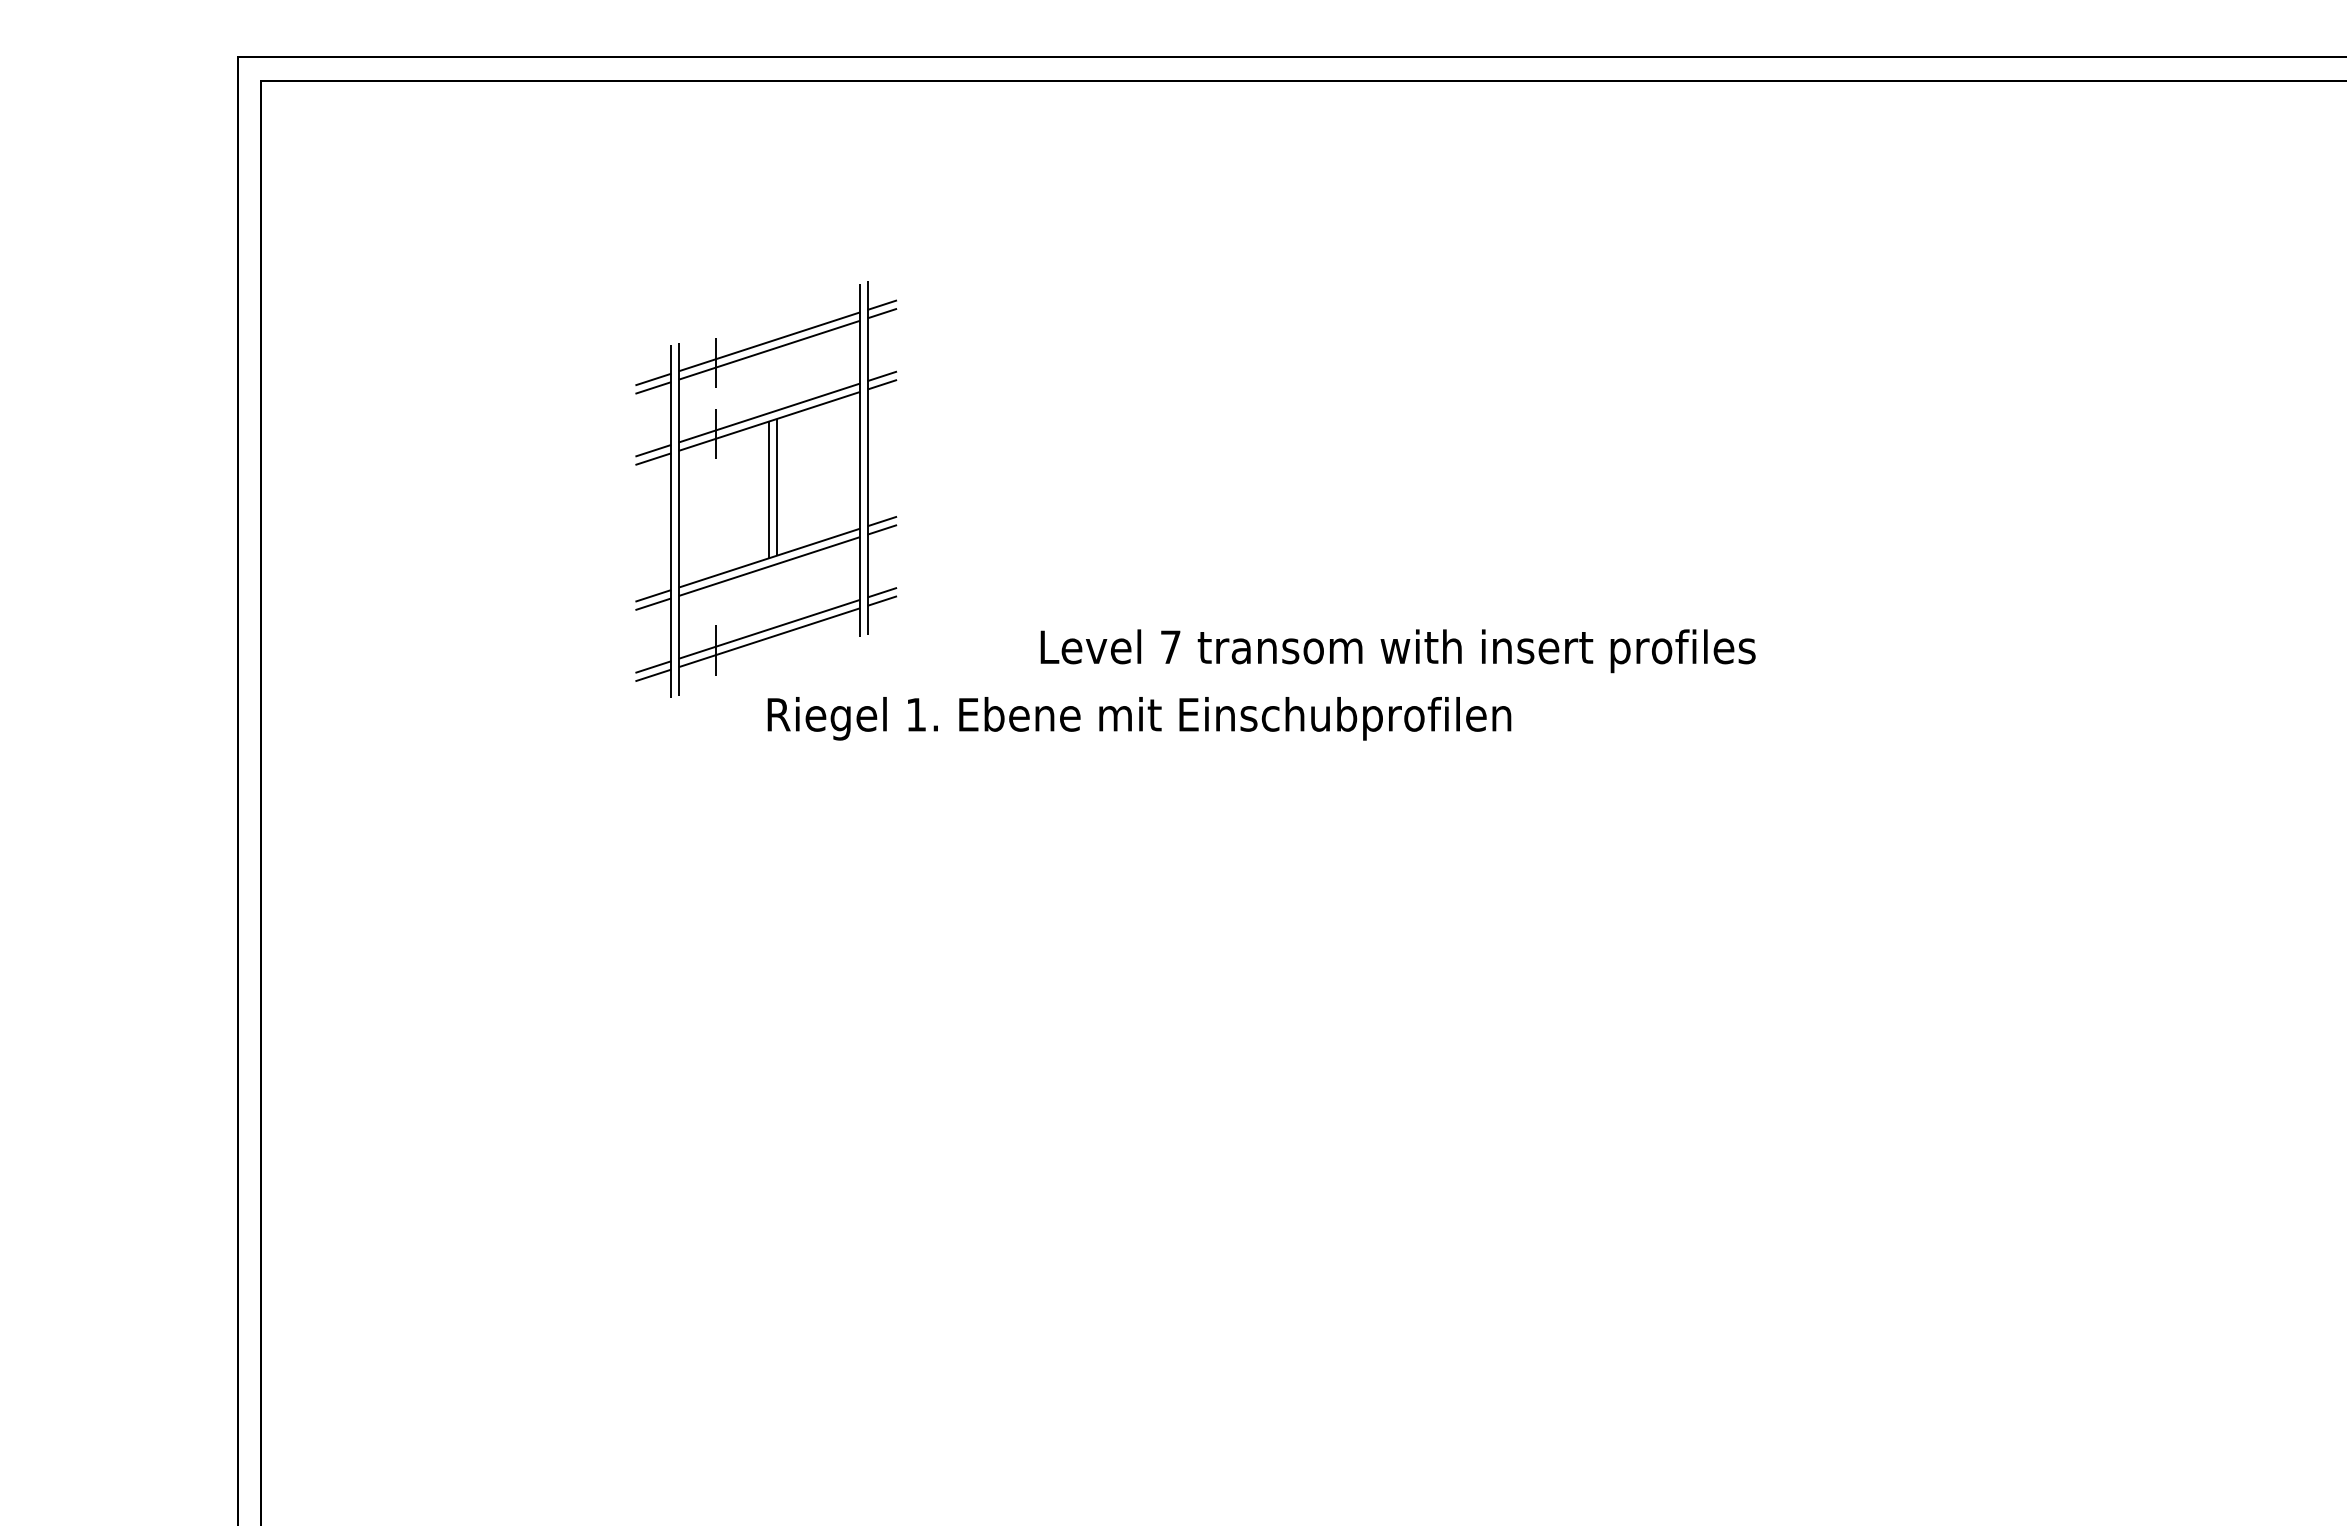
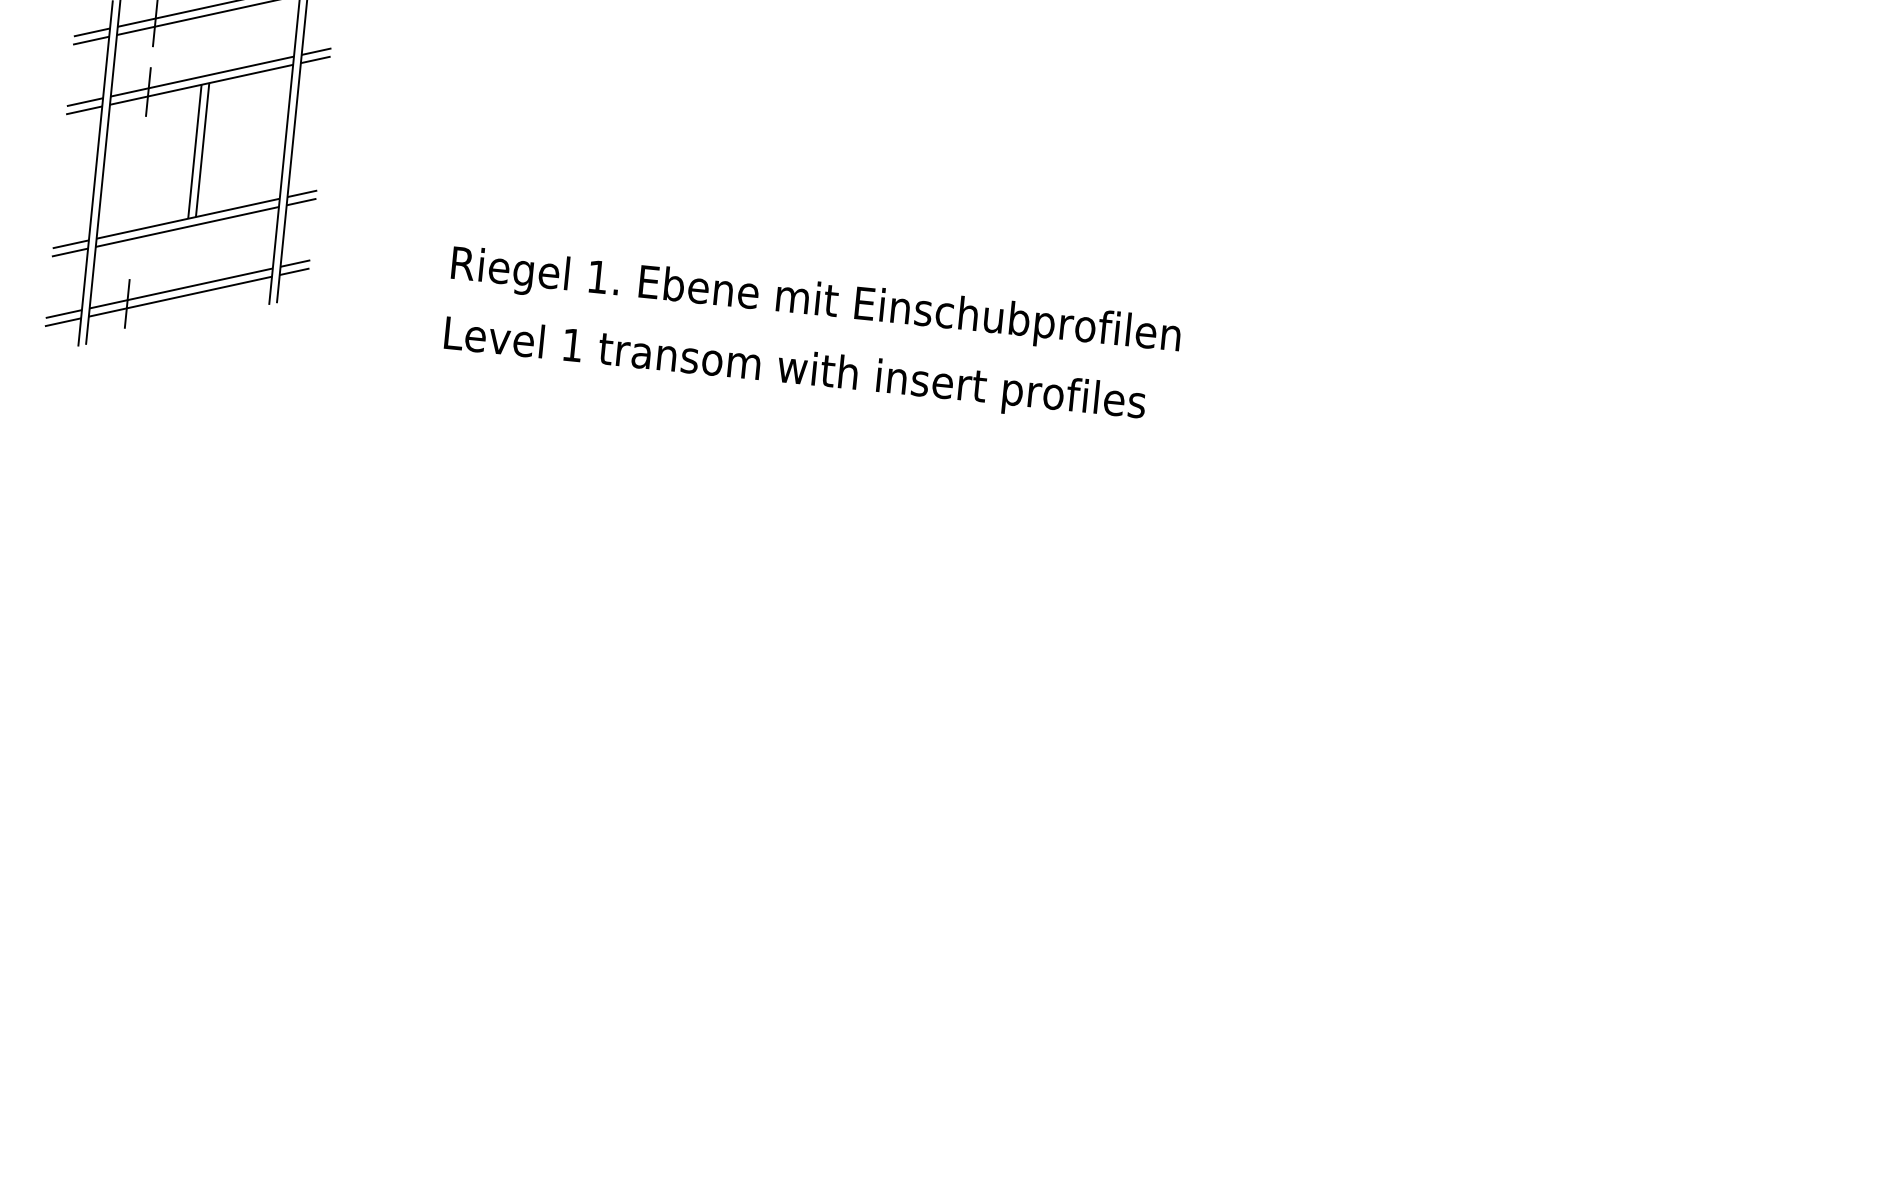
text: (1170, 646) -> (572, 344), 7 -> 1
text: (1139, 718) -> (816, 302), moved

